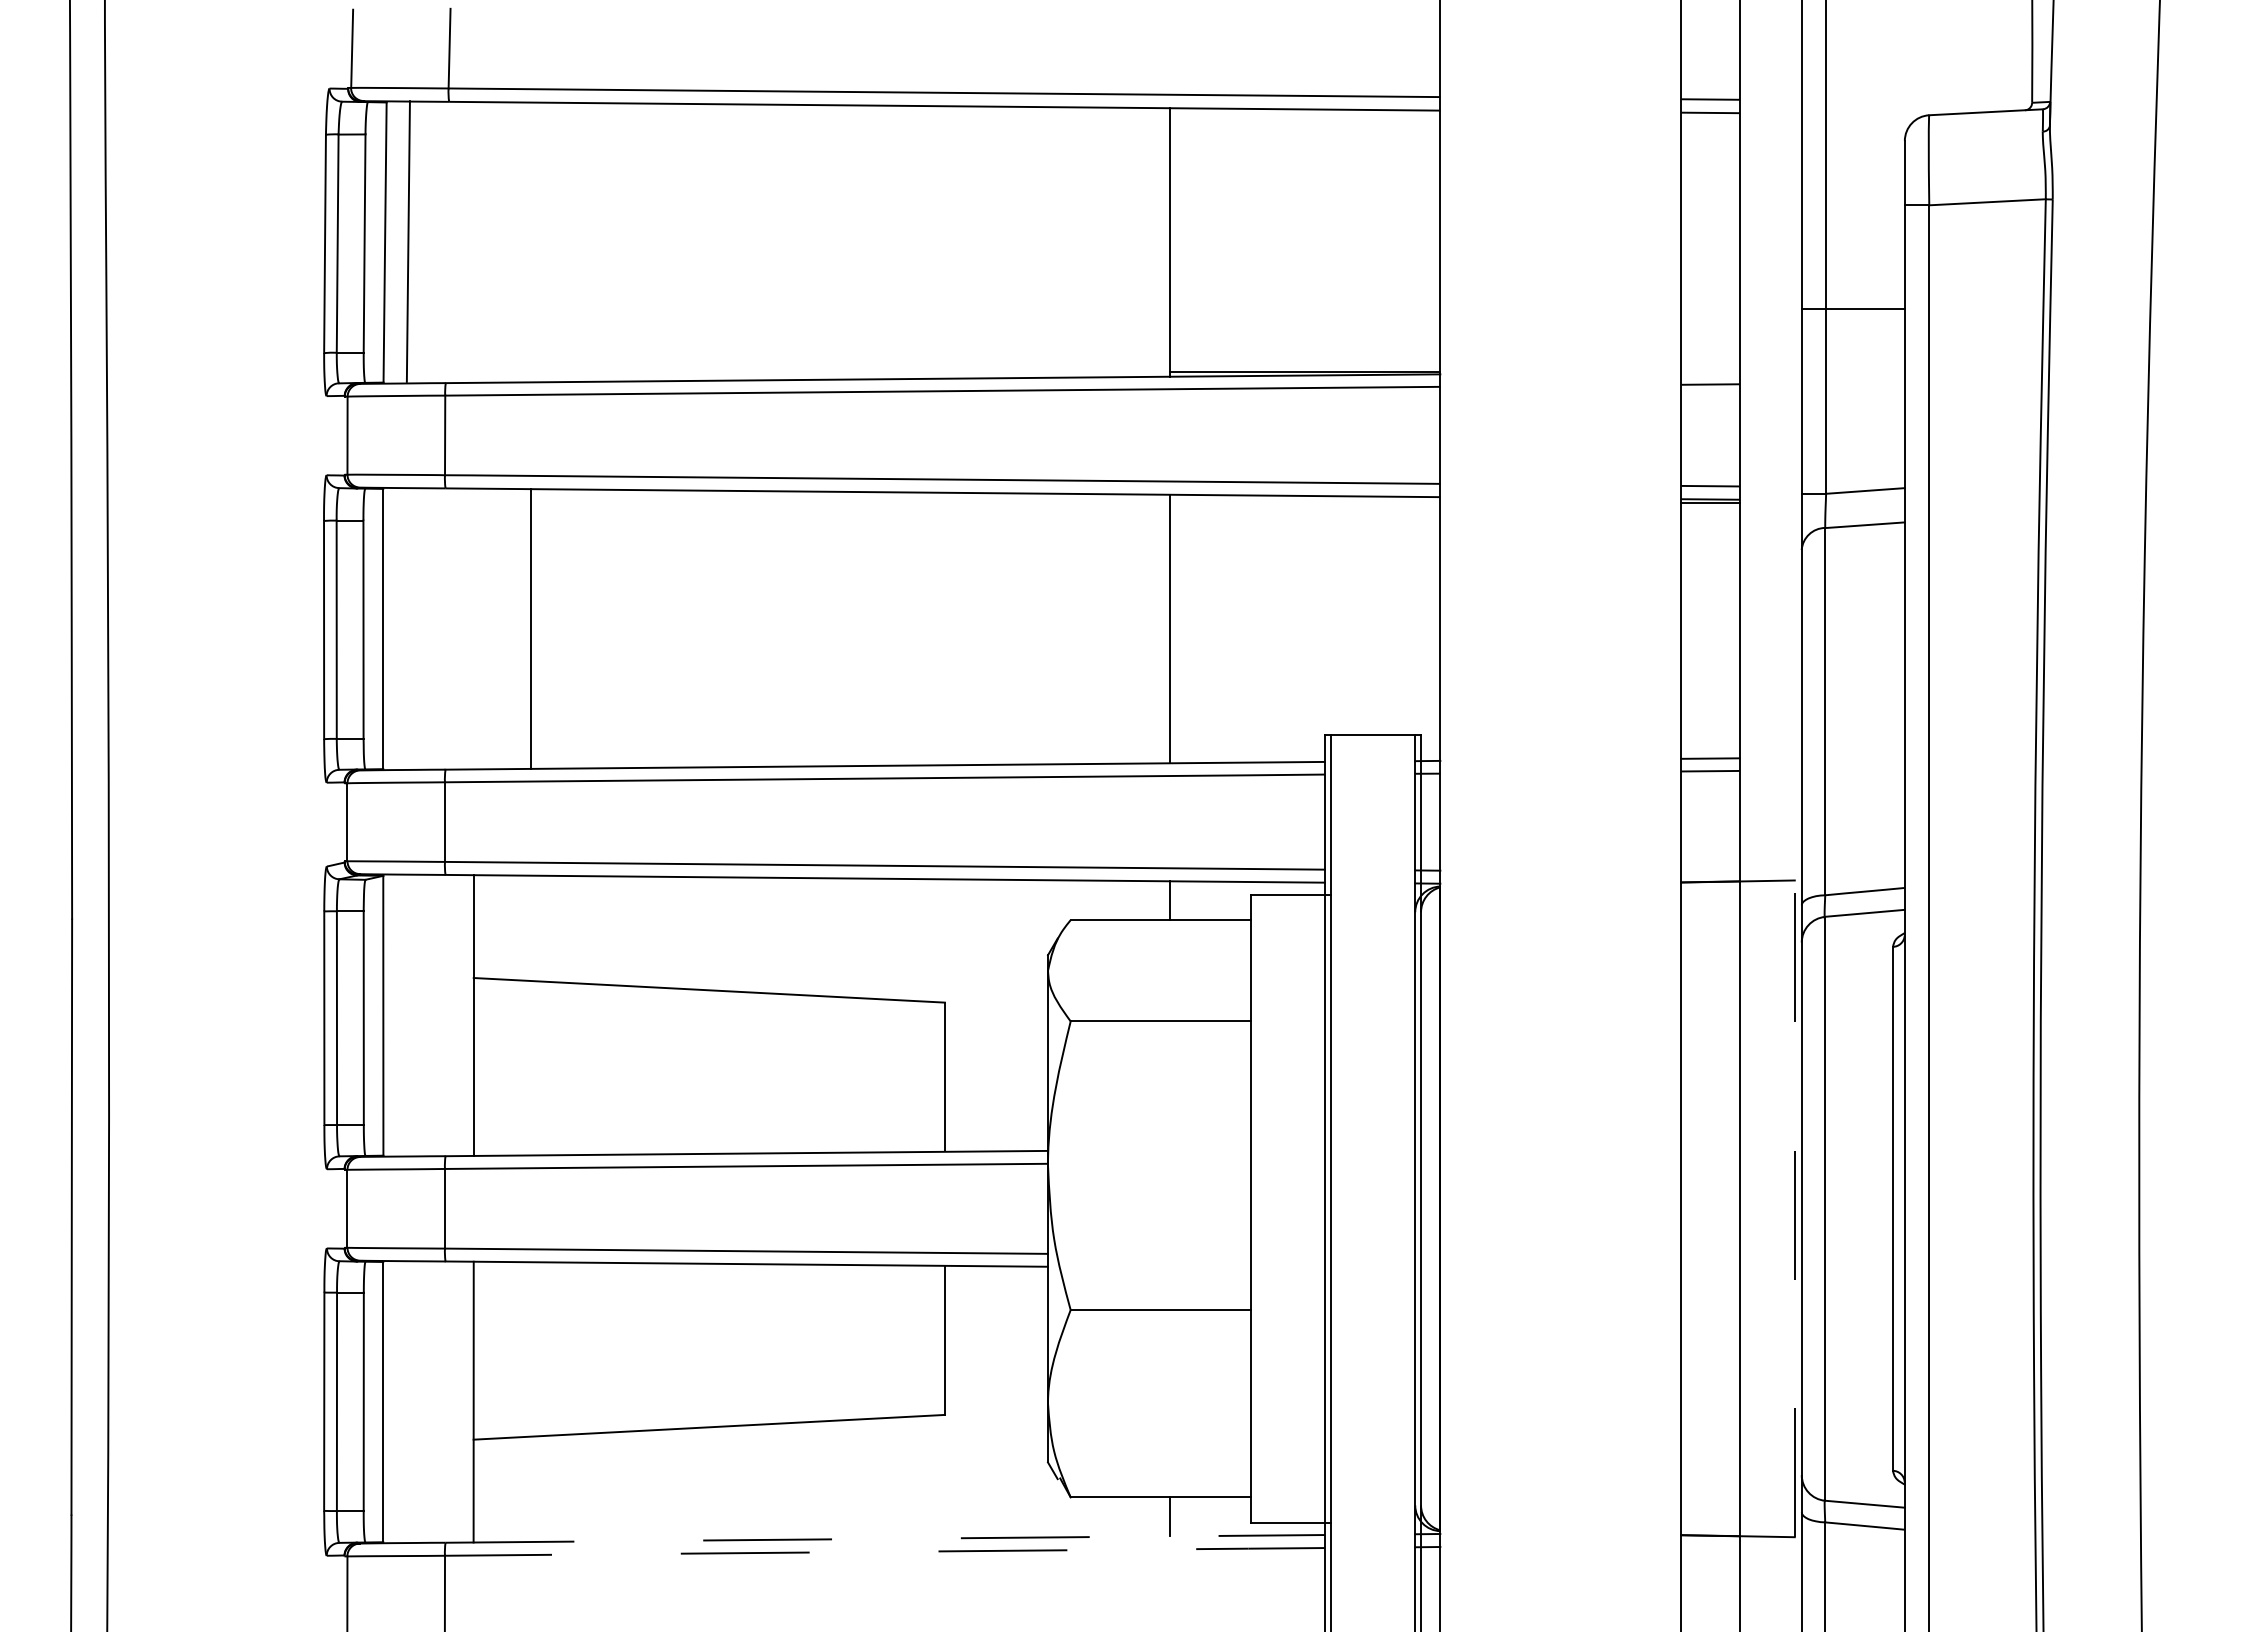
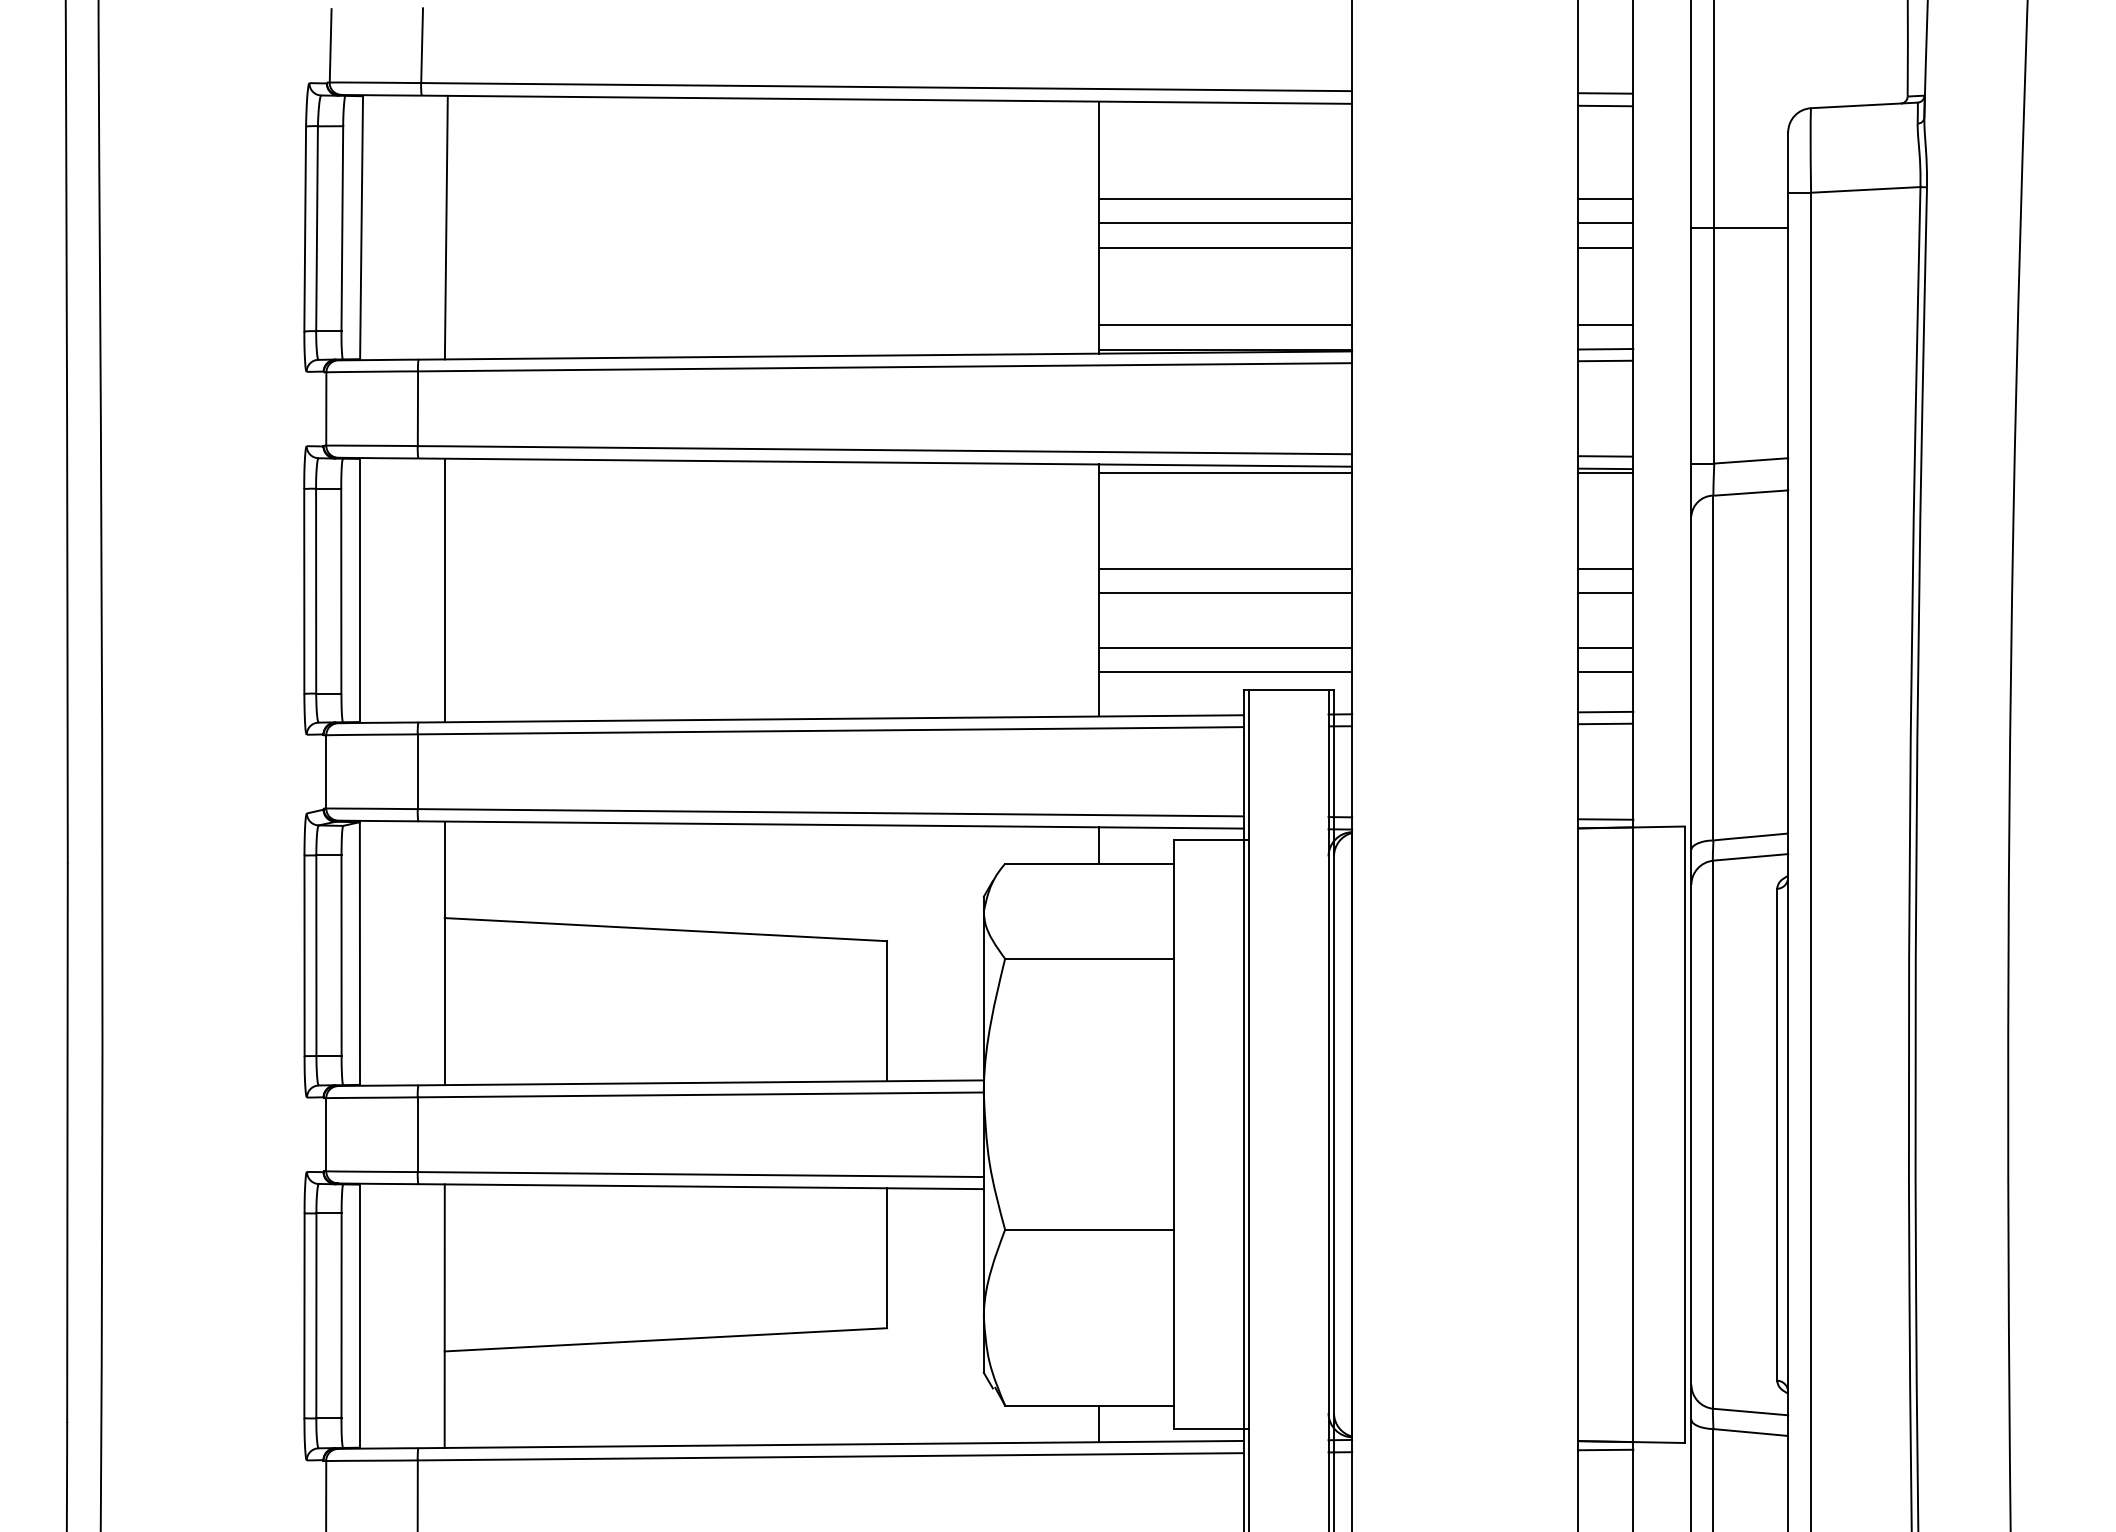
line: (1305, 212) -> (1225, 199), added
line: (1710, 212) -> (1605, 199), added
line: (1305, 237) -> (1225, 222), added
line: (1710, 237) -> (1605, 222), added
line: (407, 241) -> (445, 227), moved
line: (1305, 263) -> (1225, 247), added
line: (1710, 263) -> (1605, 247), added
line: (1852, 309) -> (1739, 227), moved
line: (1305, 346) -> (1225, 325), added
line: (1710, 346) -> (1605, 325), added
line: (1710, 371) -> (1605, 348), added
line: (1305, 503) -> (1225, 472), added
line: (1305, 606) -> (1225, 569), added
line: (1710, 606) -> (1605, 569), added
line: (530, 628) -> (444, 589), moved
line: (1305, 632) -> (1225, 593), added
line: (1710, 632) -> (1605, 593), added
line: (1305, 690) -> (1225, 648), added
line: (1710, 690) -> (1605, 648), added
line: (1305, 715) -> (1225, 671), added
line: (1710, 715) -> (1605, 671), added
line: (1710, 872) -> (1605, 819), added
line: (1794, 1208) -> (1684, 1134), dashed -> solid
line: (885, 1538) -> (831, 1444), dashed -> solid
line: (1710, 1544) -> (1605, 1449), added
line: (885, 1551) -> (831, 1456), dashed -> solid

